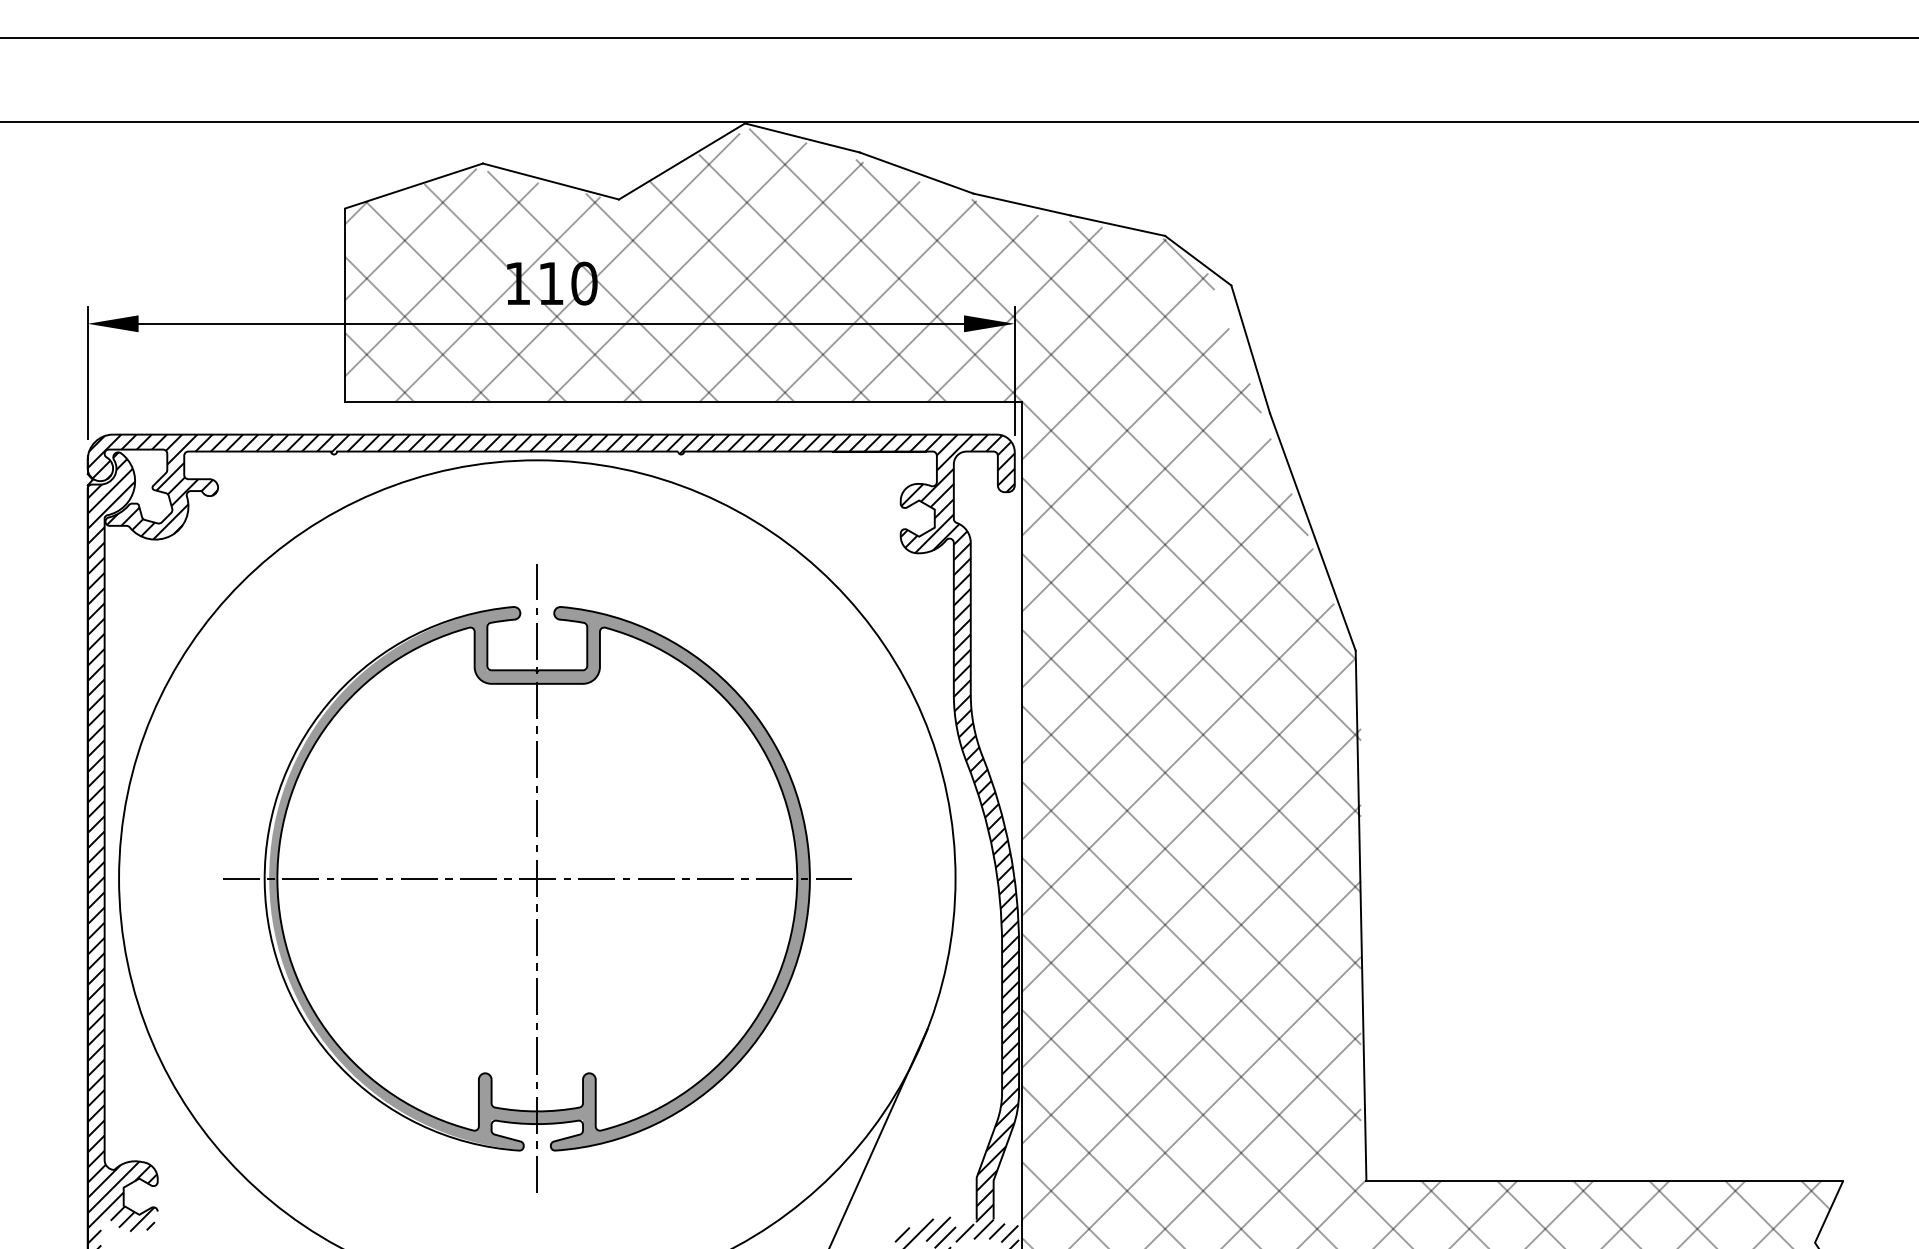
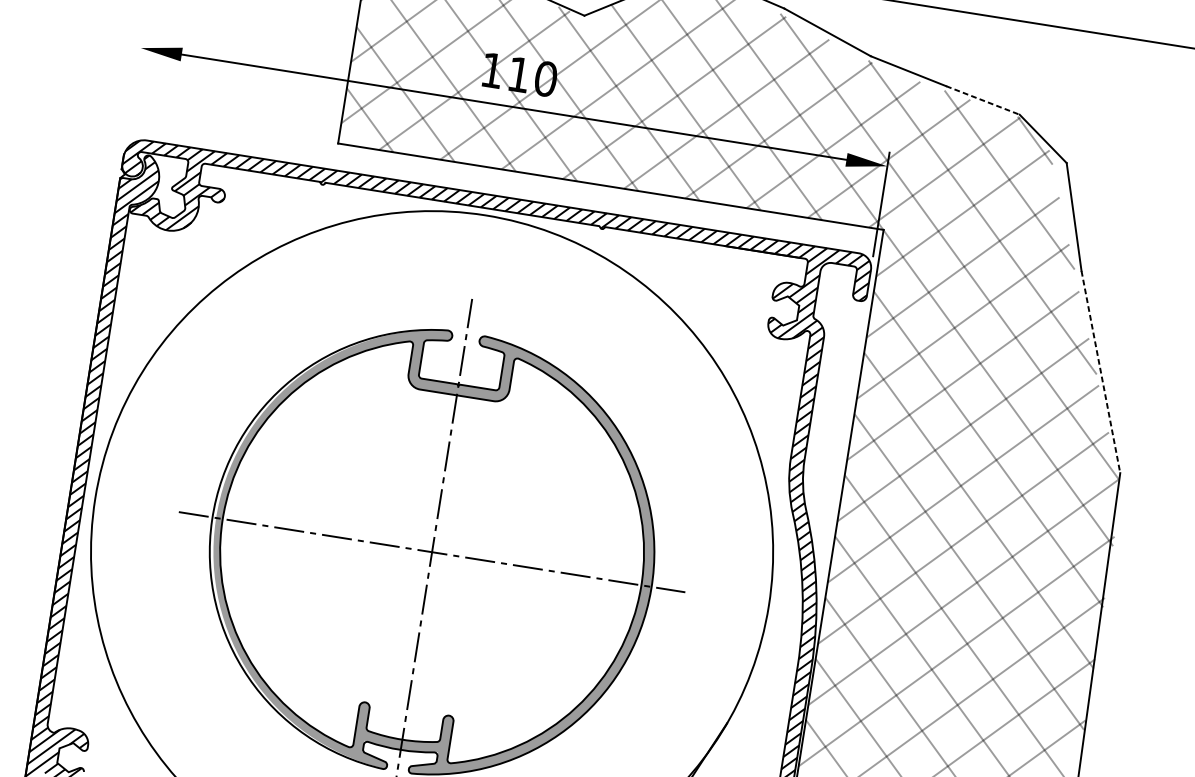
line: (1118, 225) -> (983, 100), solid -> dashed
line: (87, 372) -> (134, 87), removed
line: (1313, 532) -> (1101, 372), solid -> dashed

